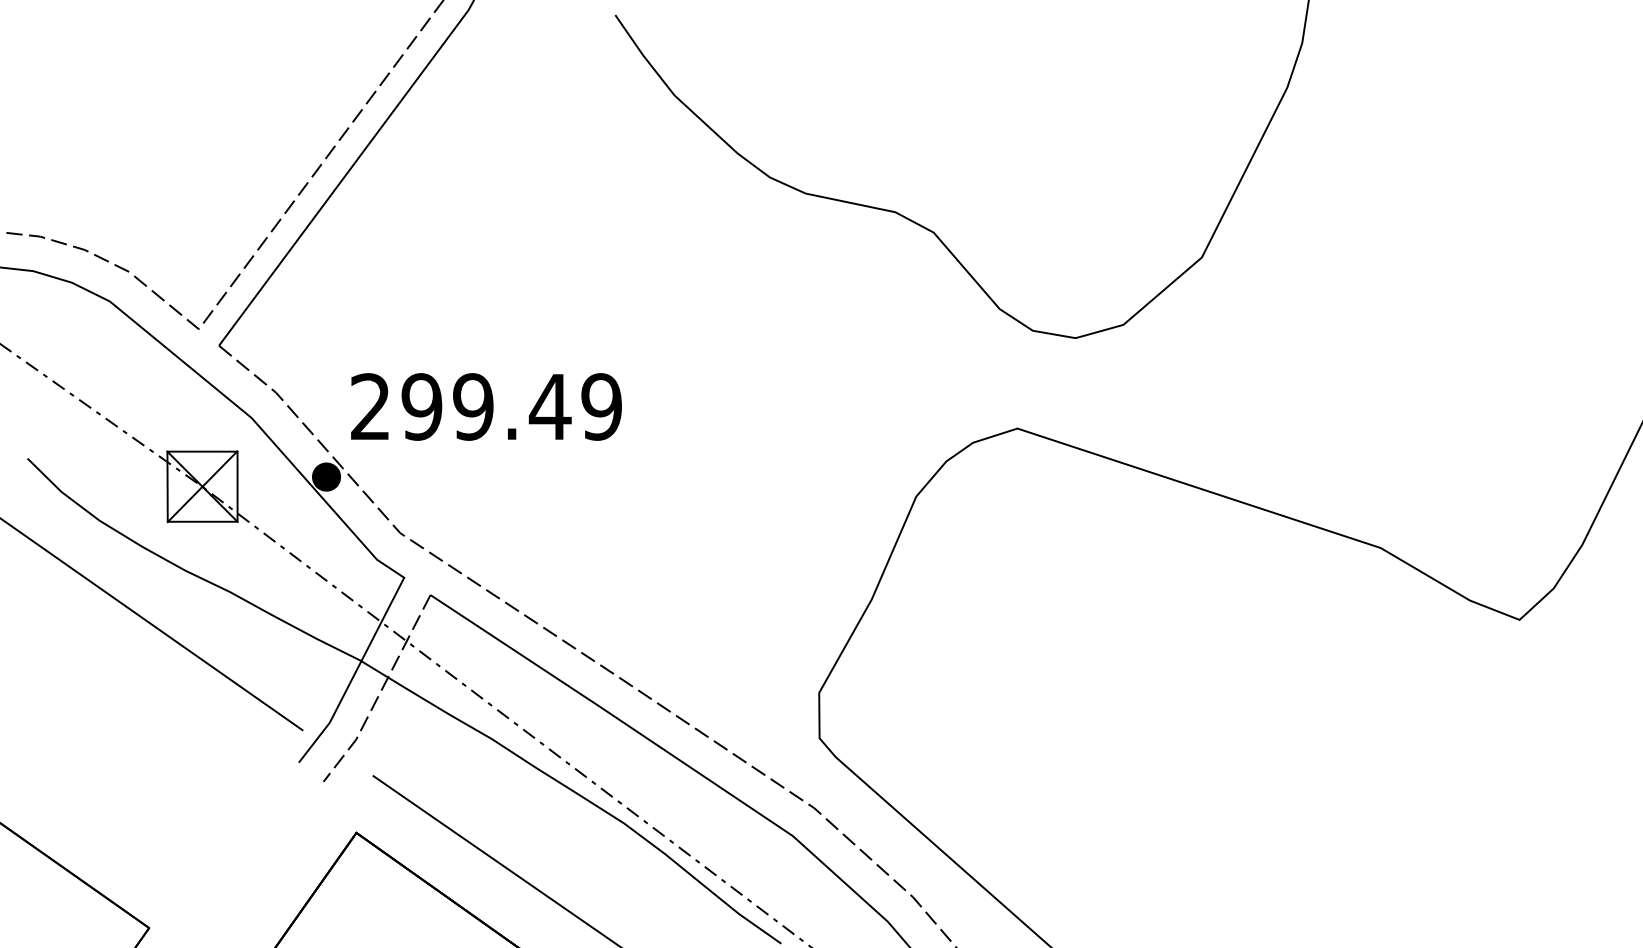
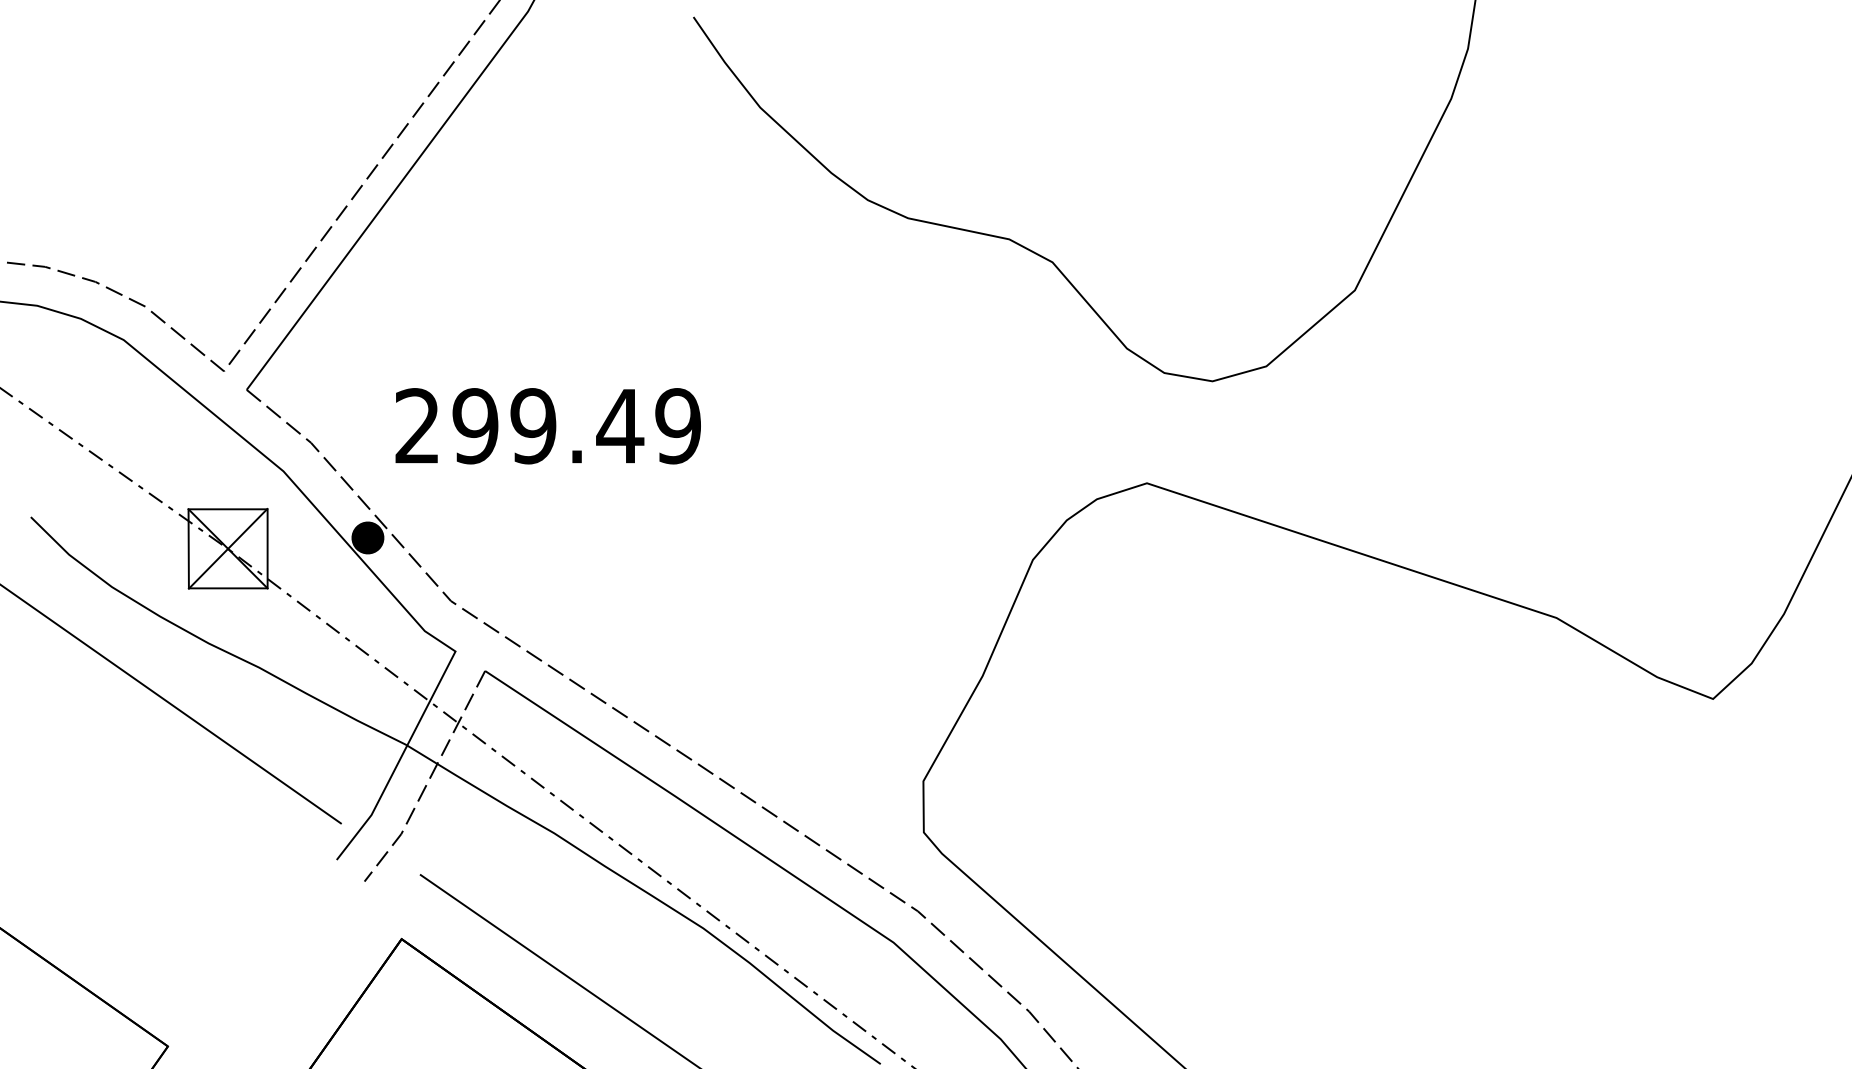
text: (486, 406) -> (548, 425), moved

